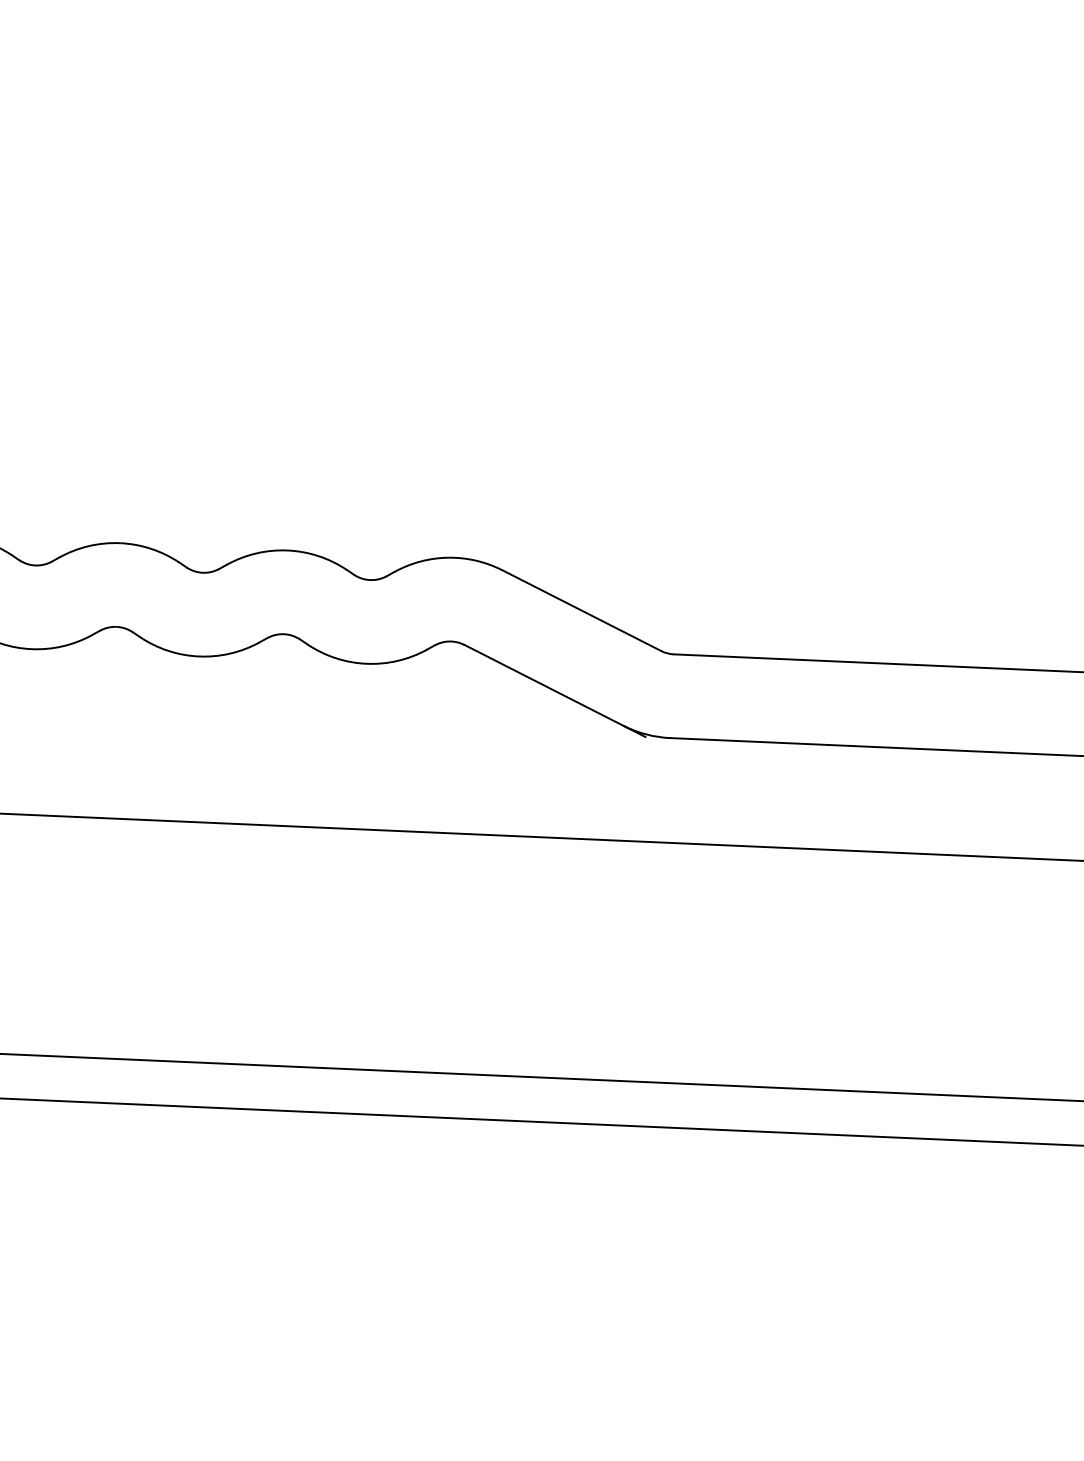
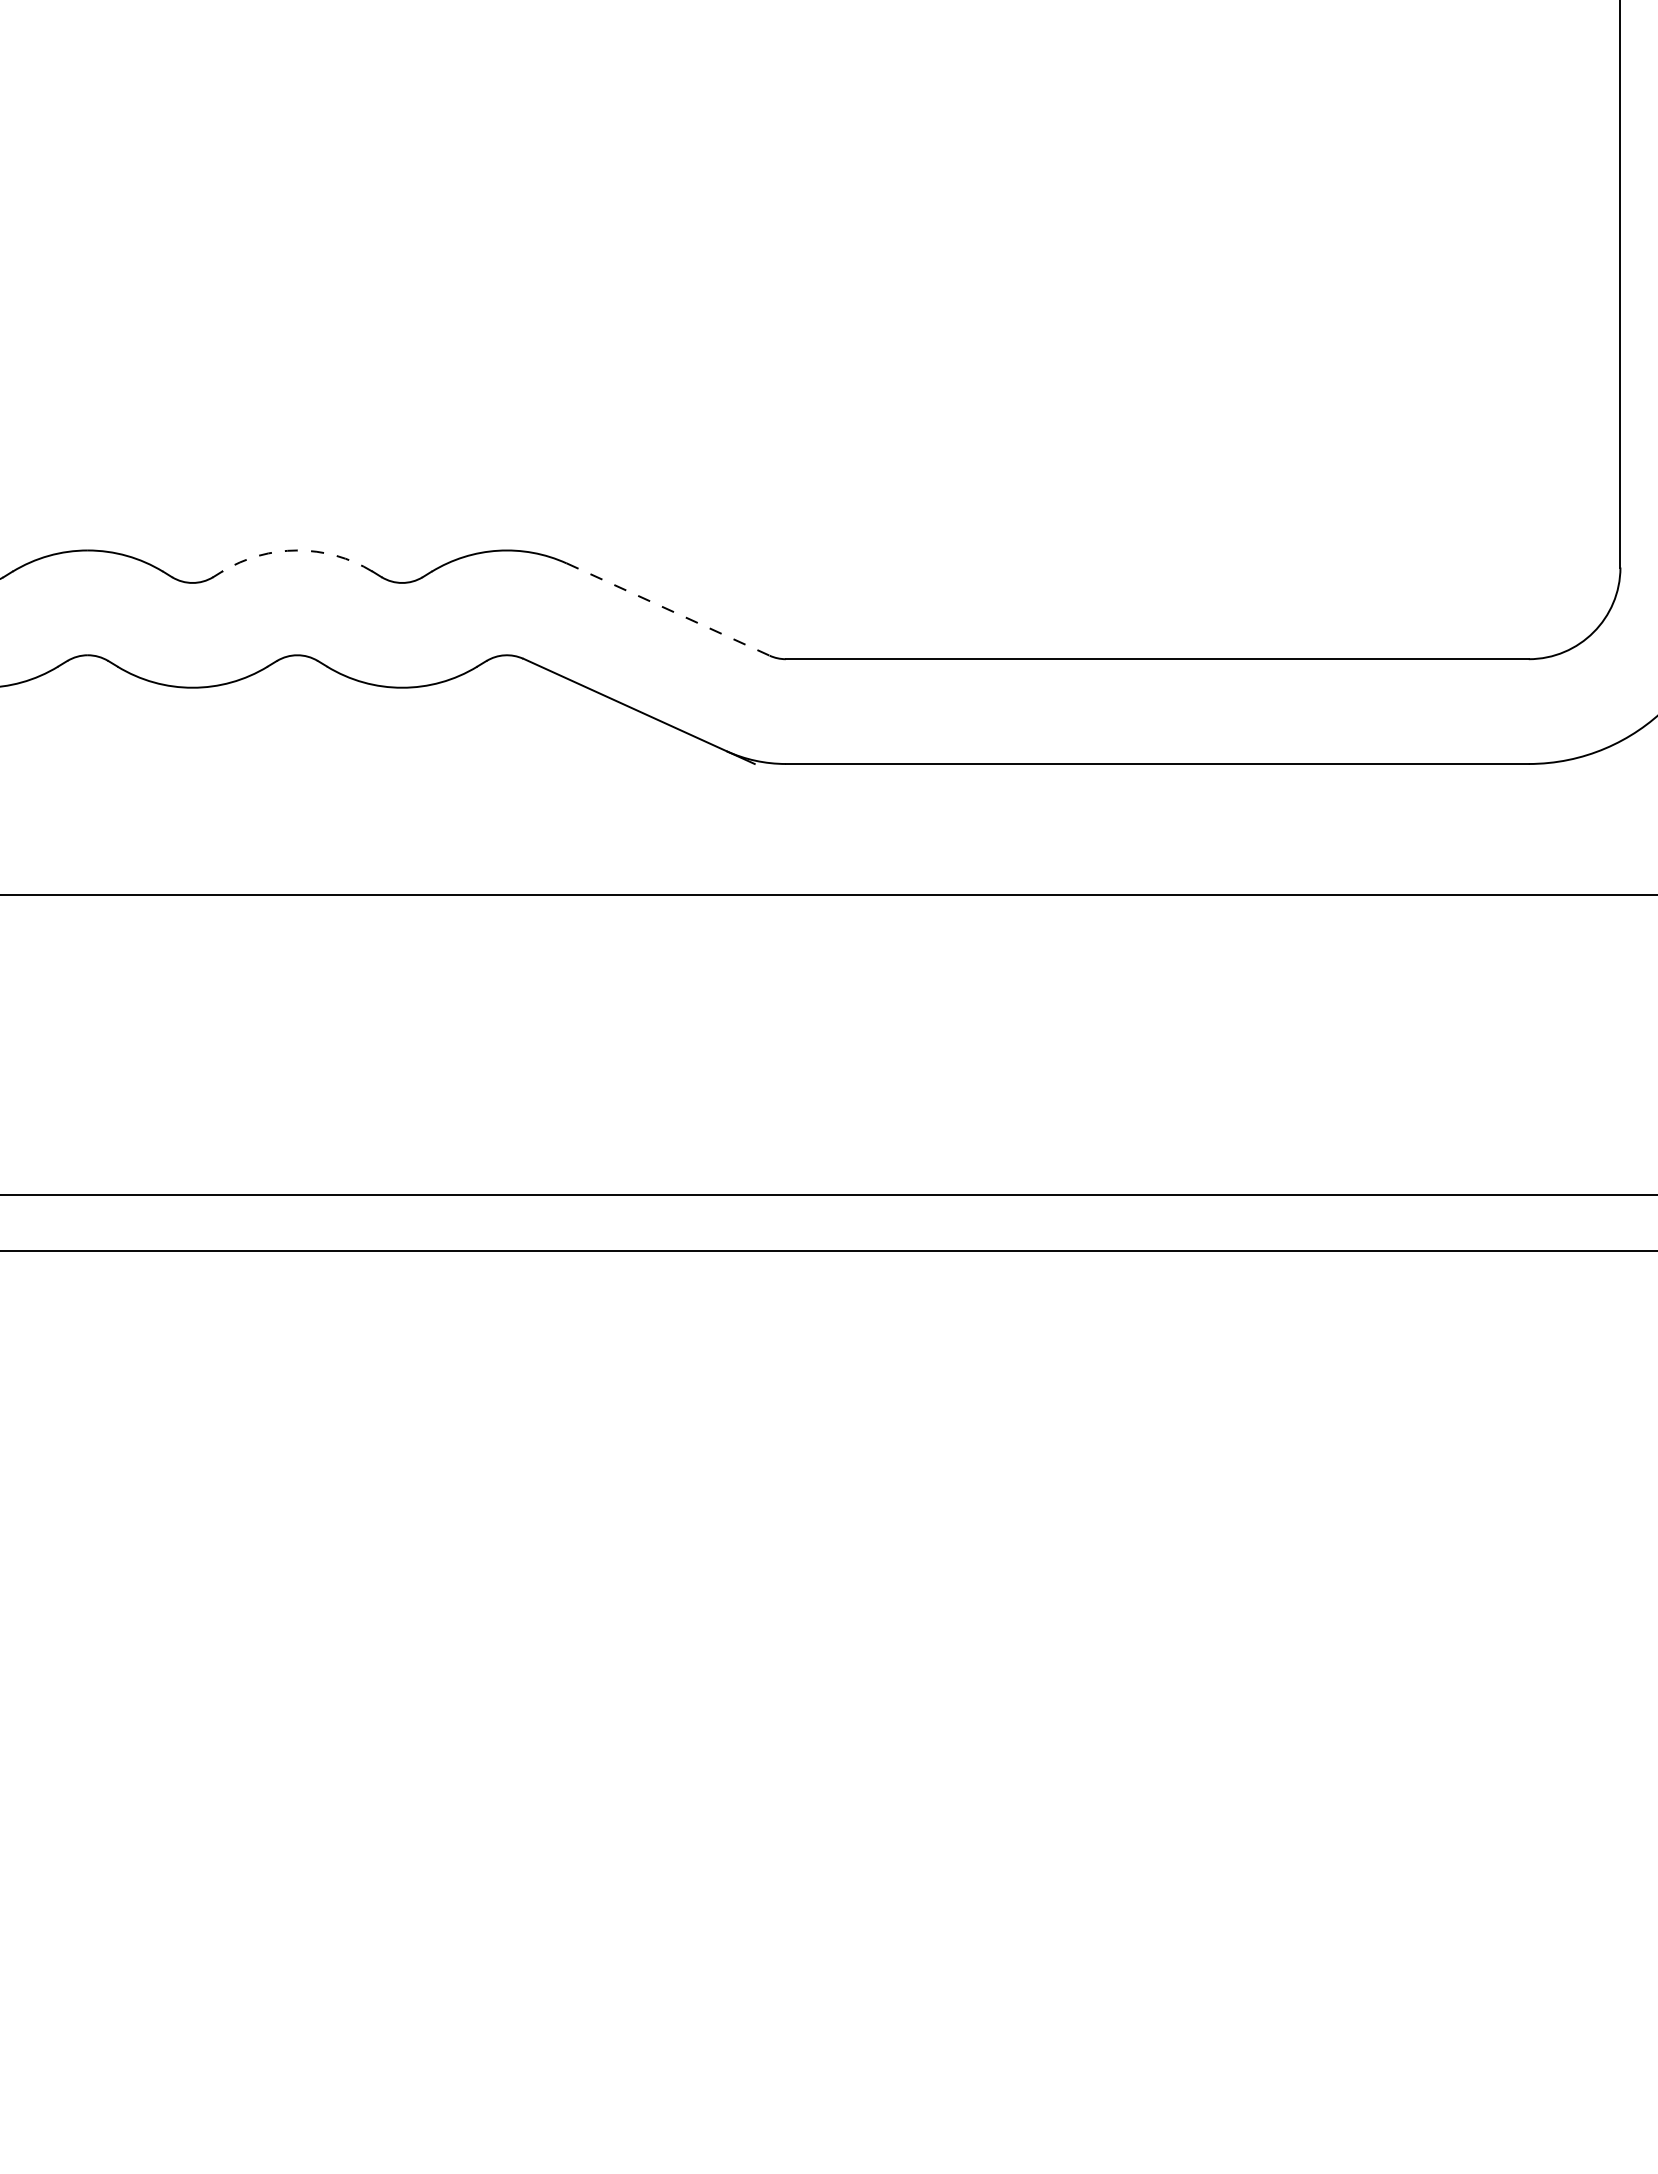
arc: (287, 550) -> (297, 550), solid -> dashed
line: (581, 610) -> (668, 609), solid -> dashed

